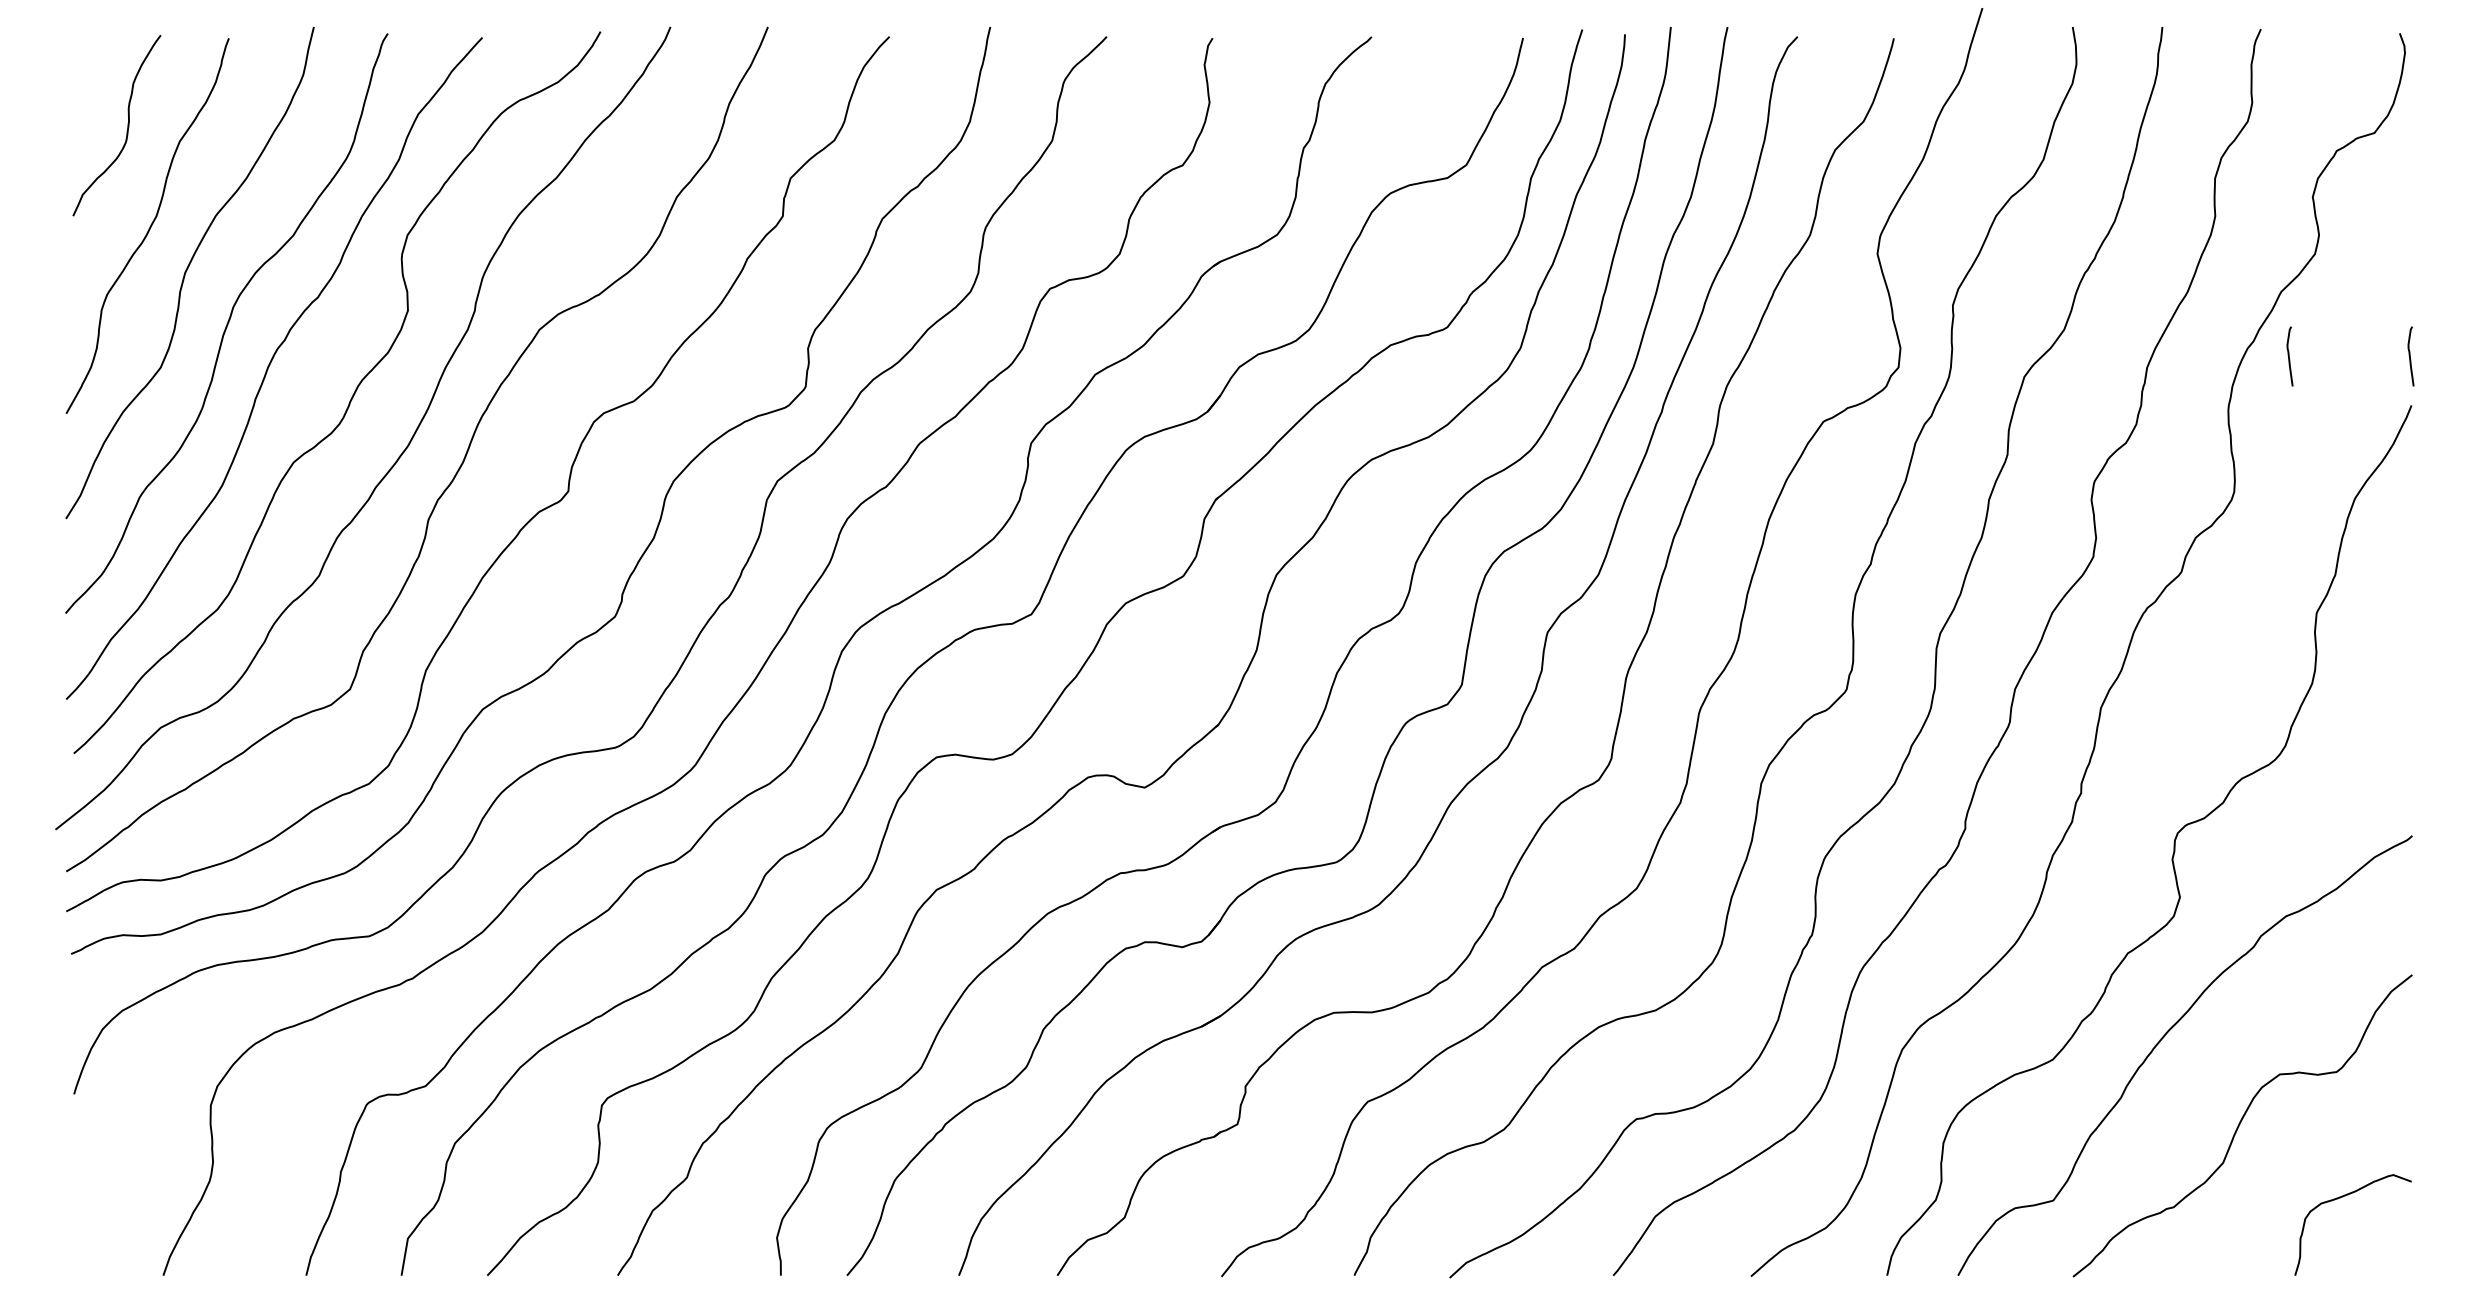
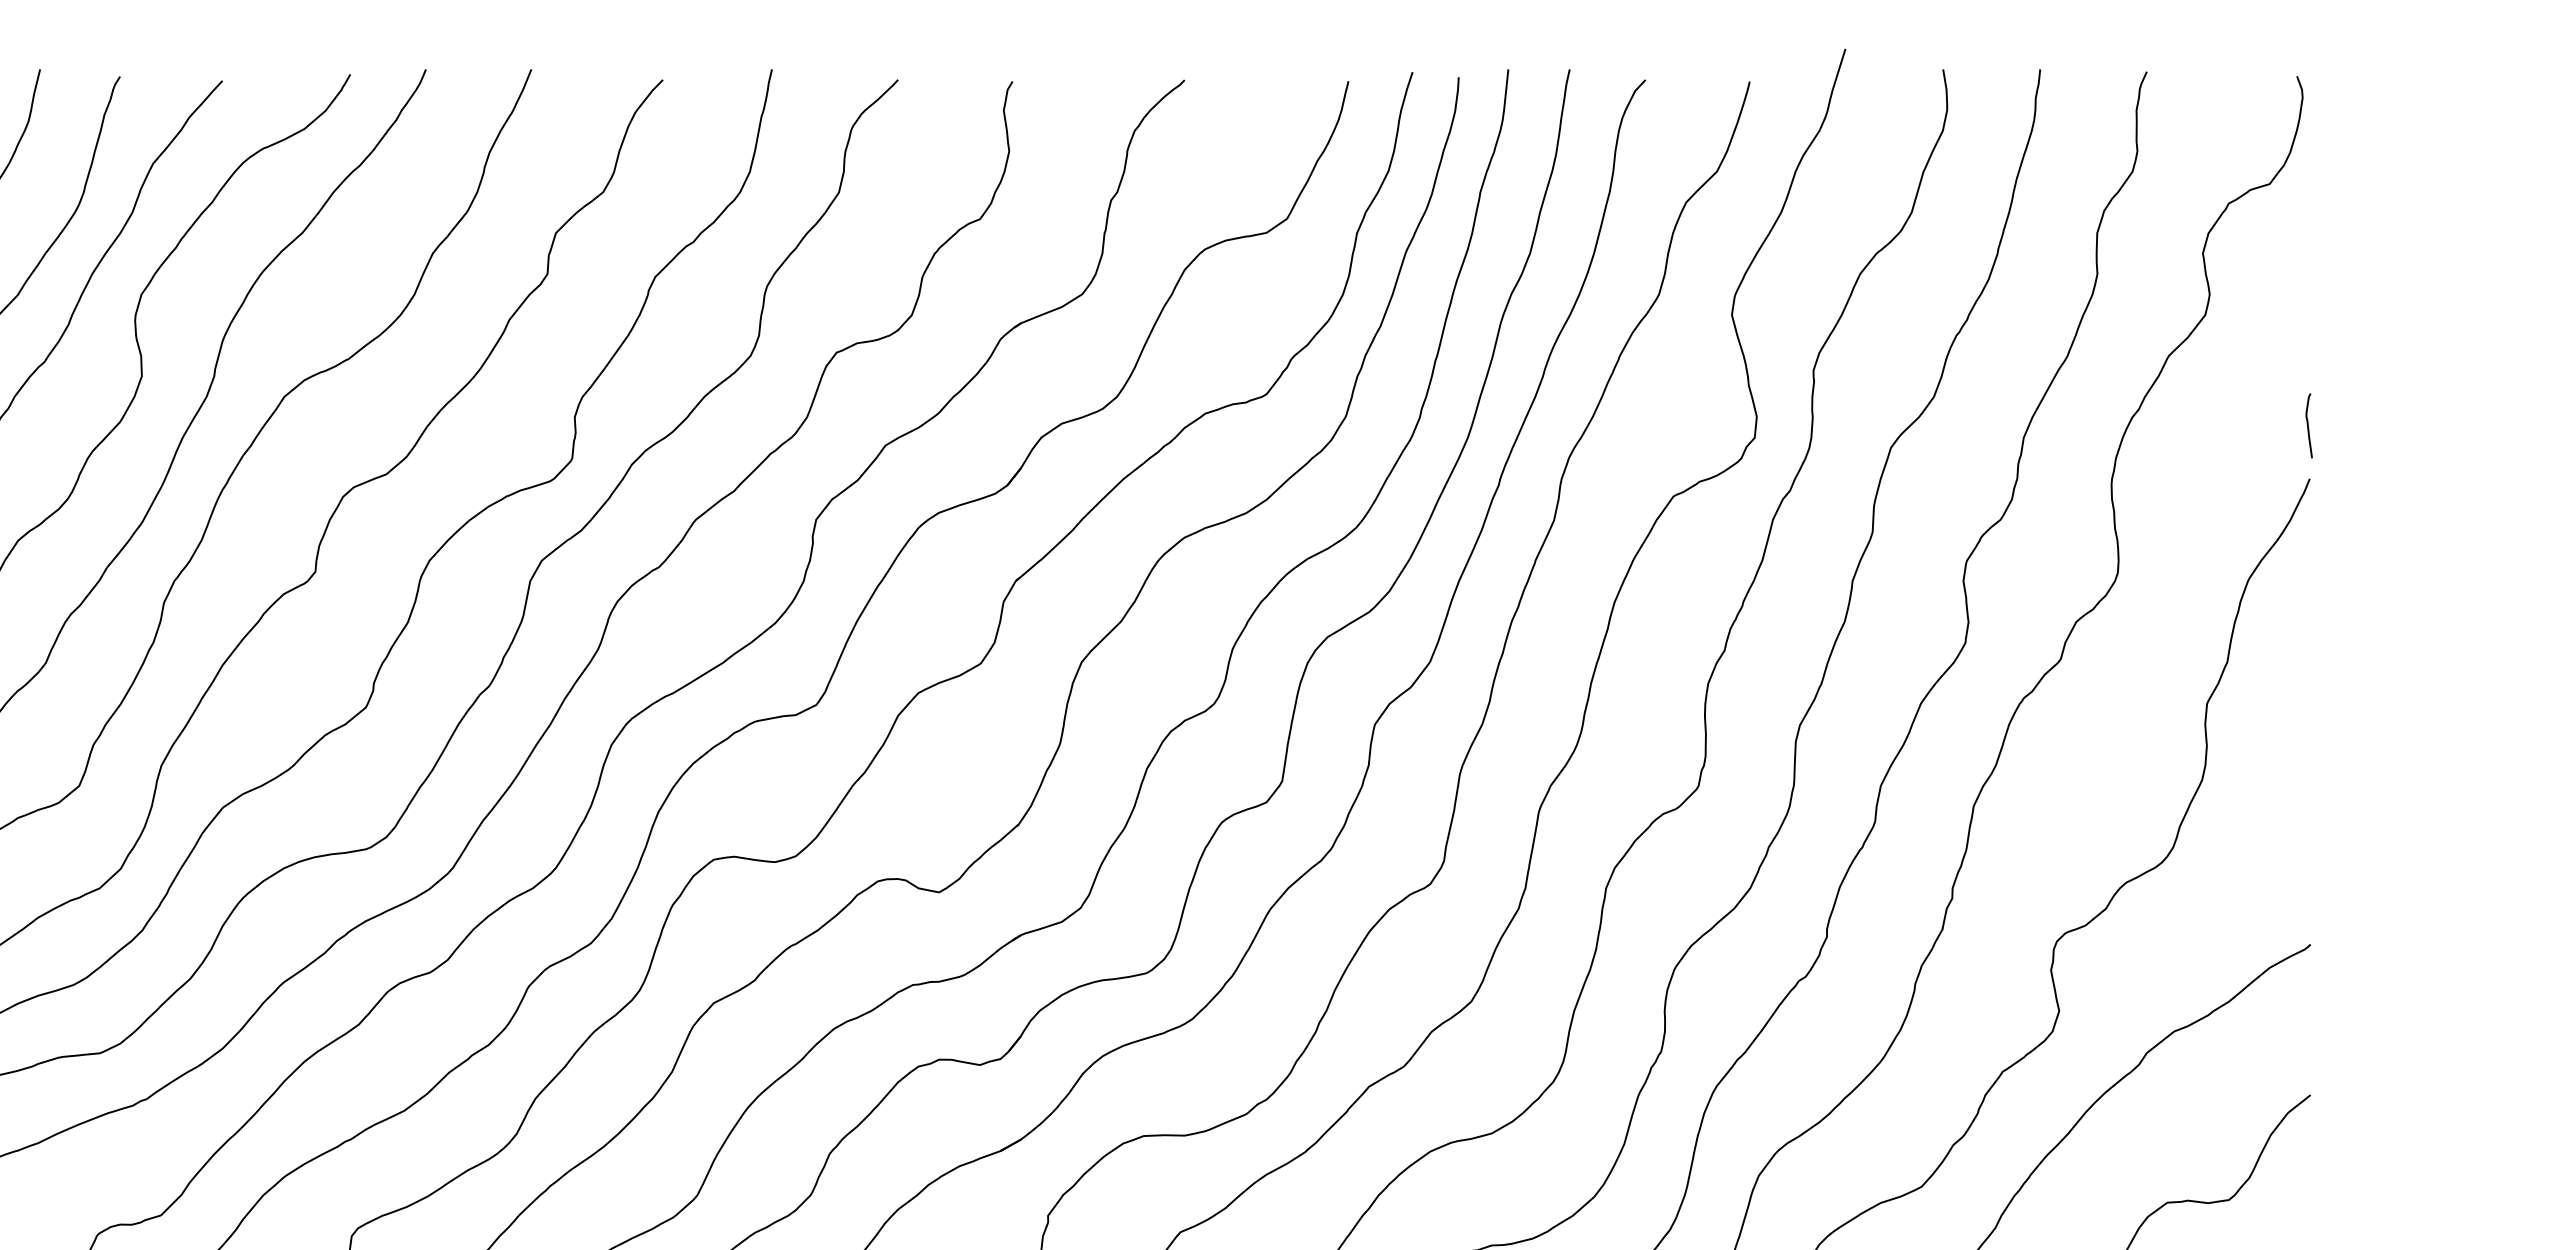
curve: (2289, 356) -> (2177, 425), removed

